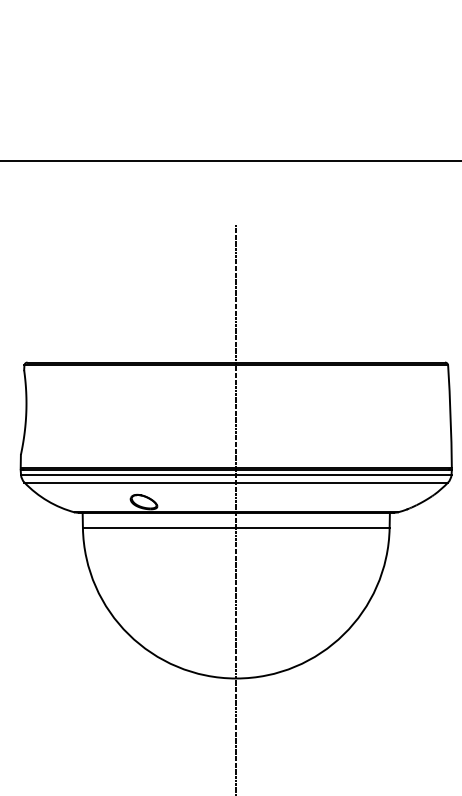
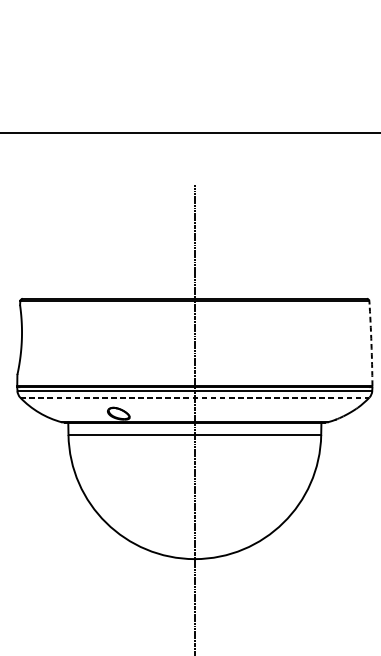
arc: (450, 416) -> (371, 343), solid -> dashed
line: (236, 482) -> (195, 397), solid -> dashed

